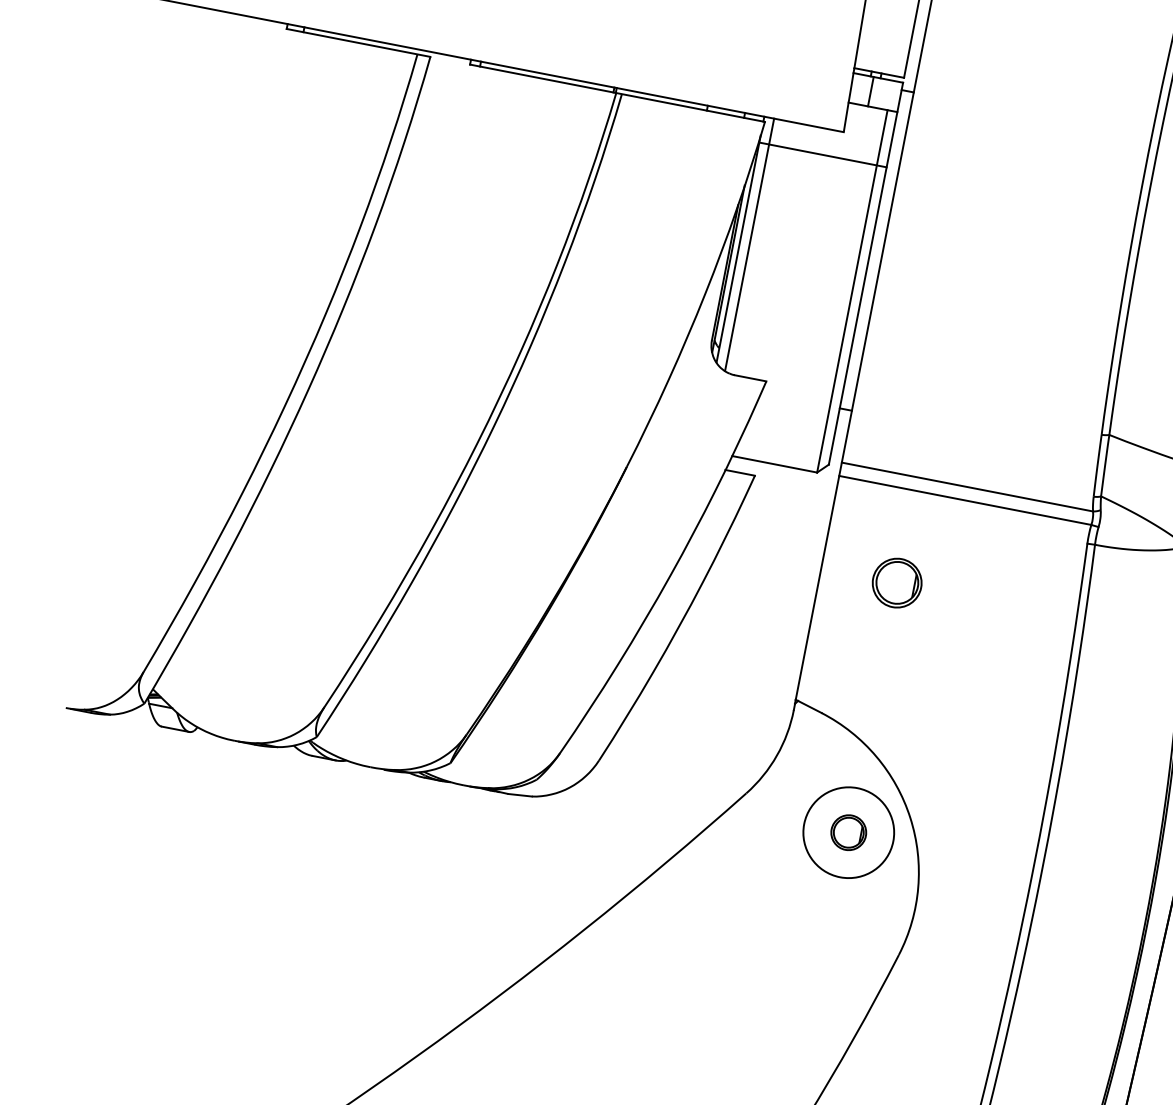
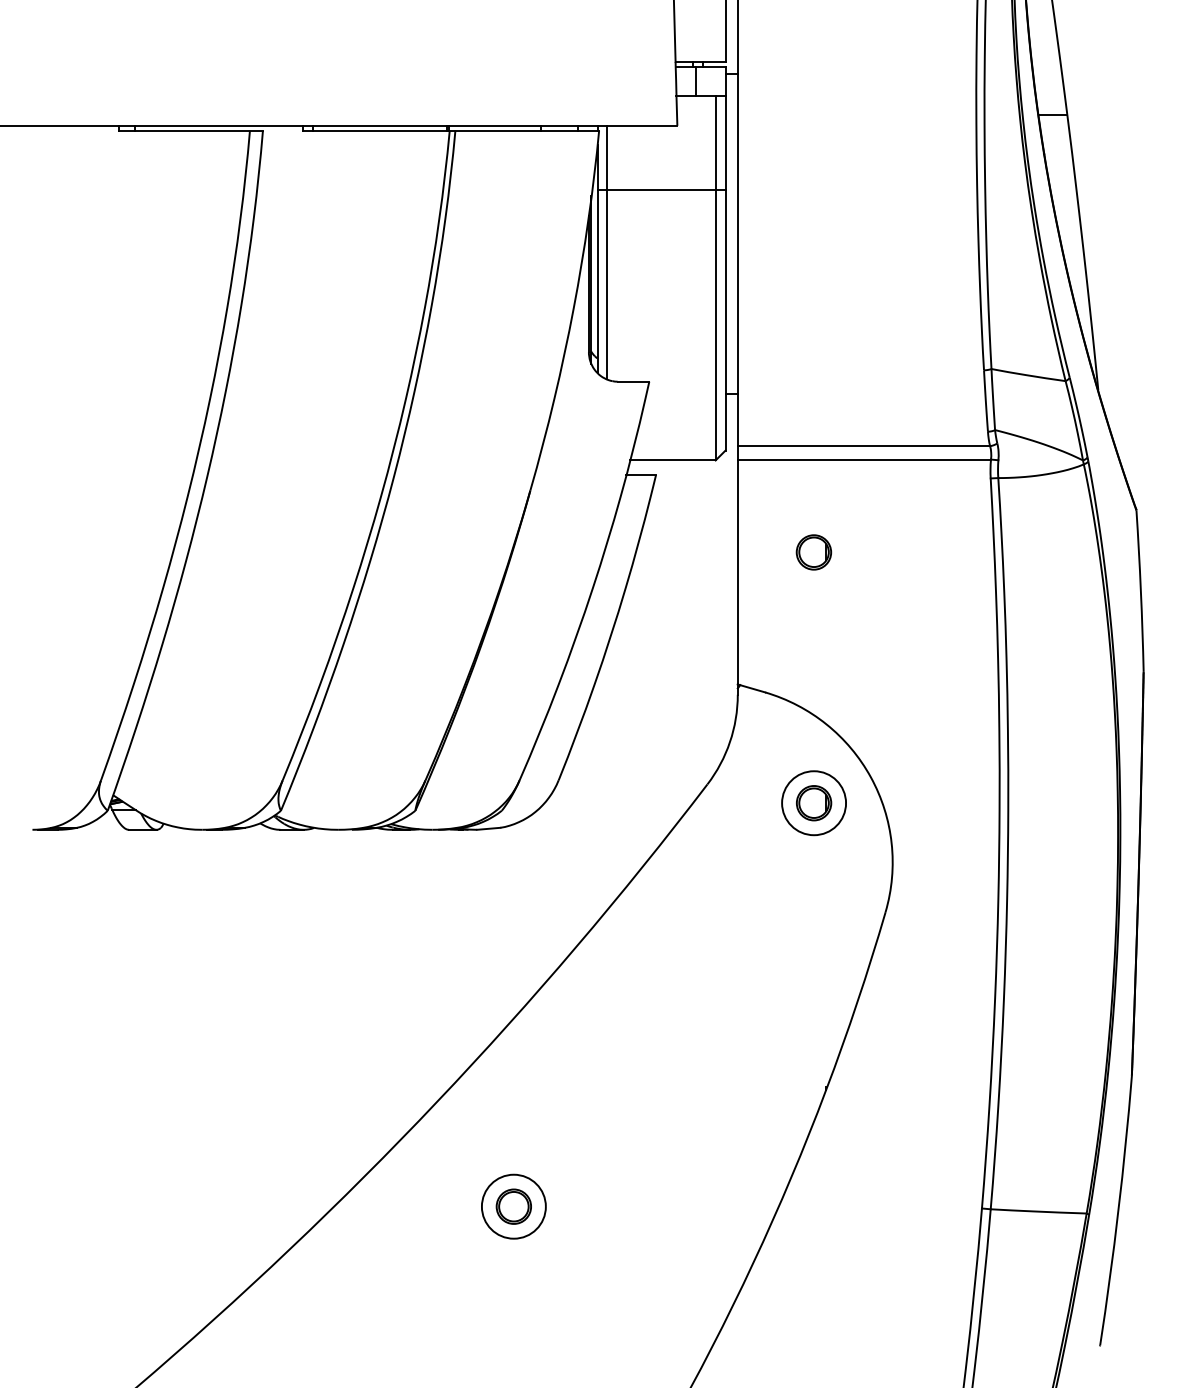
line: (823, 154) -> (661, 189), moved
part: (896, 583) -> (813, 552), size x0.71
circle: (849, 833) -> (814, 803), size x0.71

